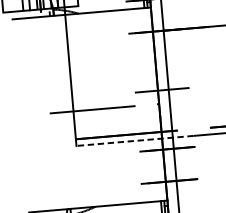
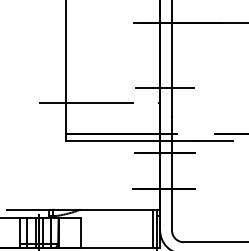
line: (135, 141) -> (130, 141), dashed -> solid

